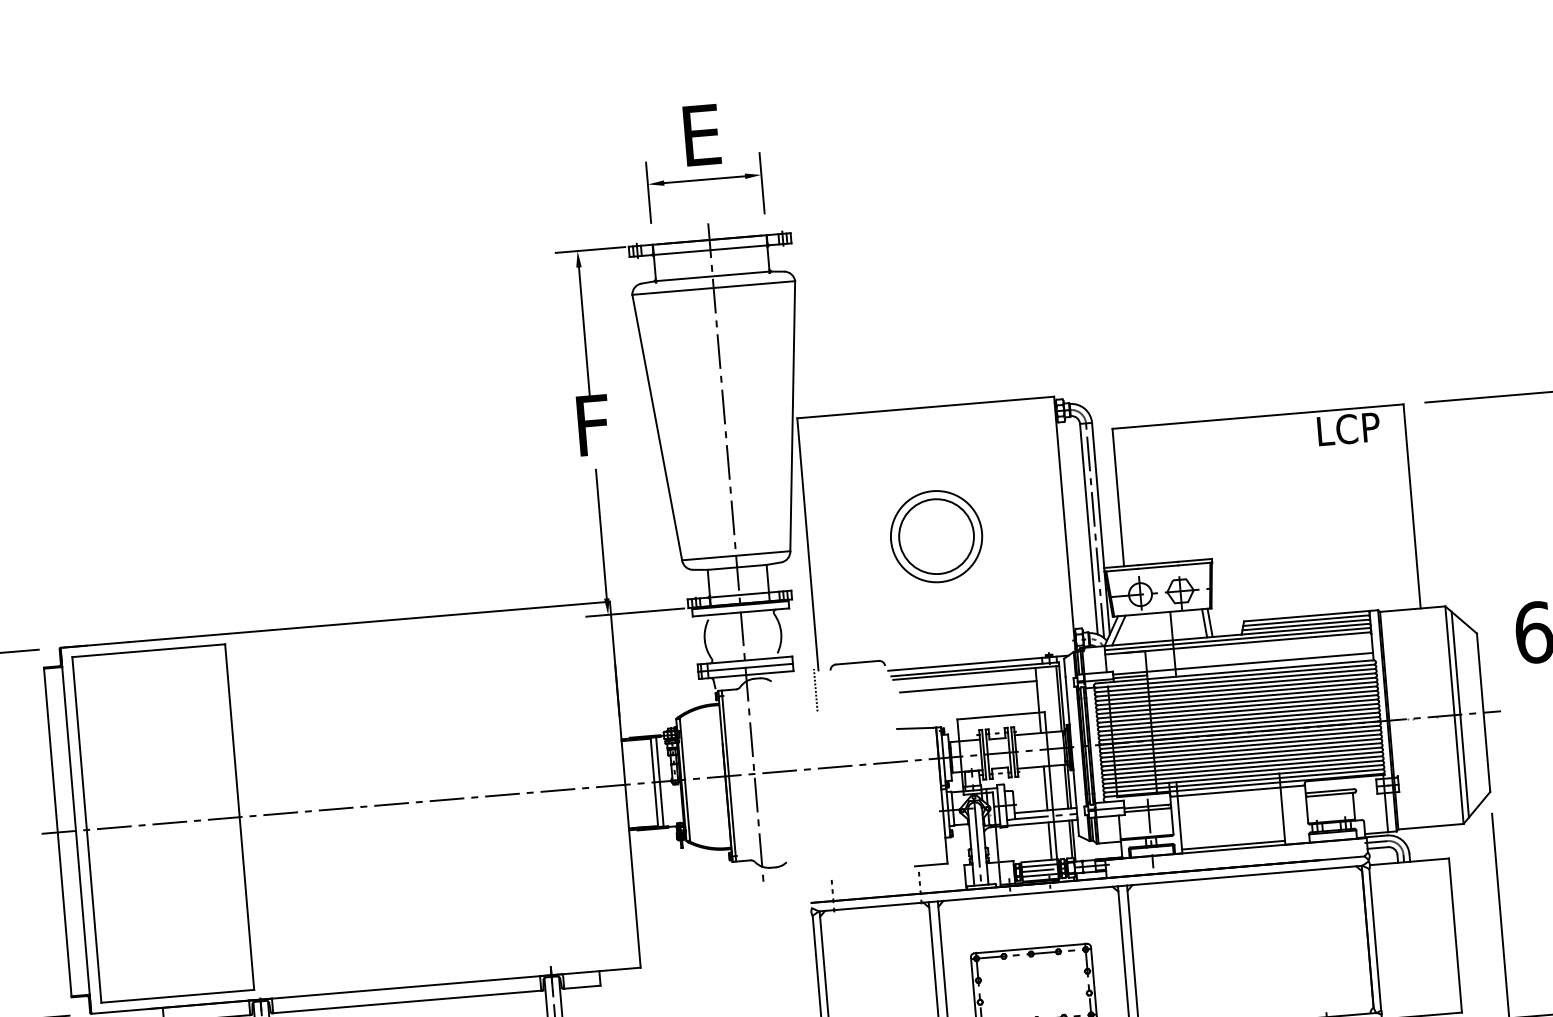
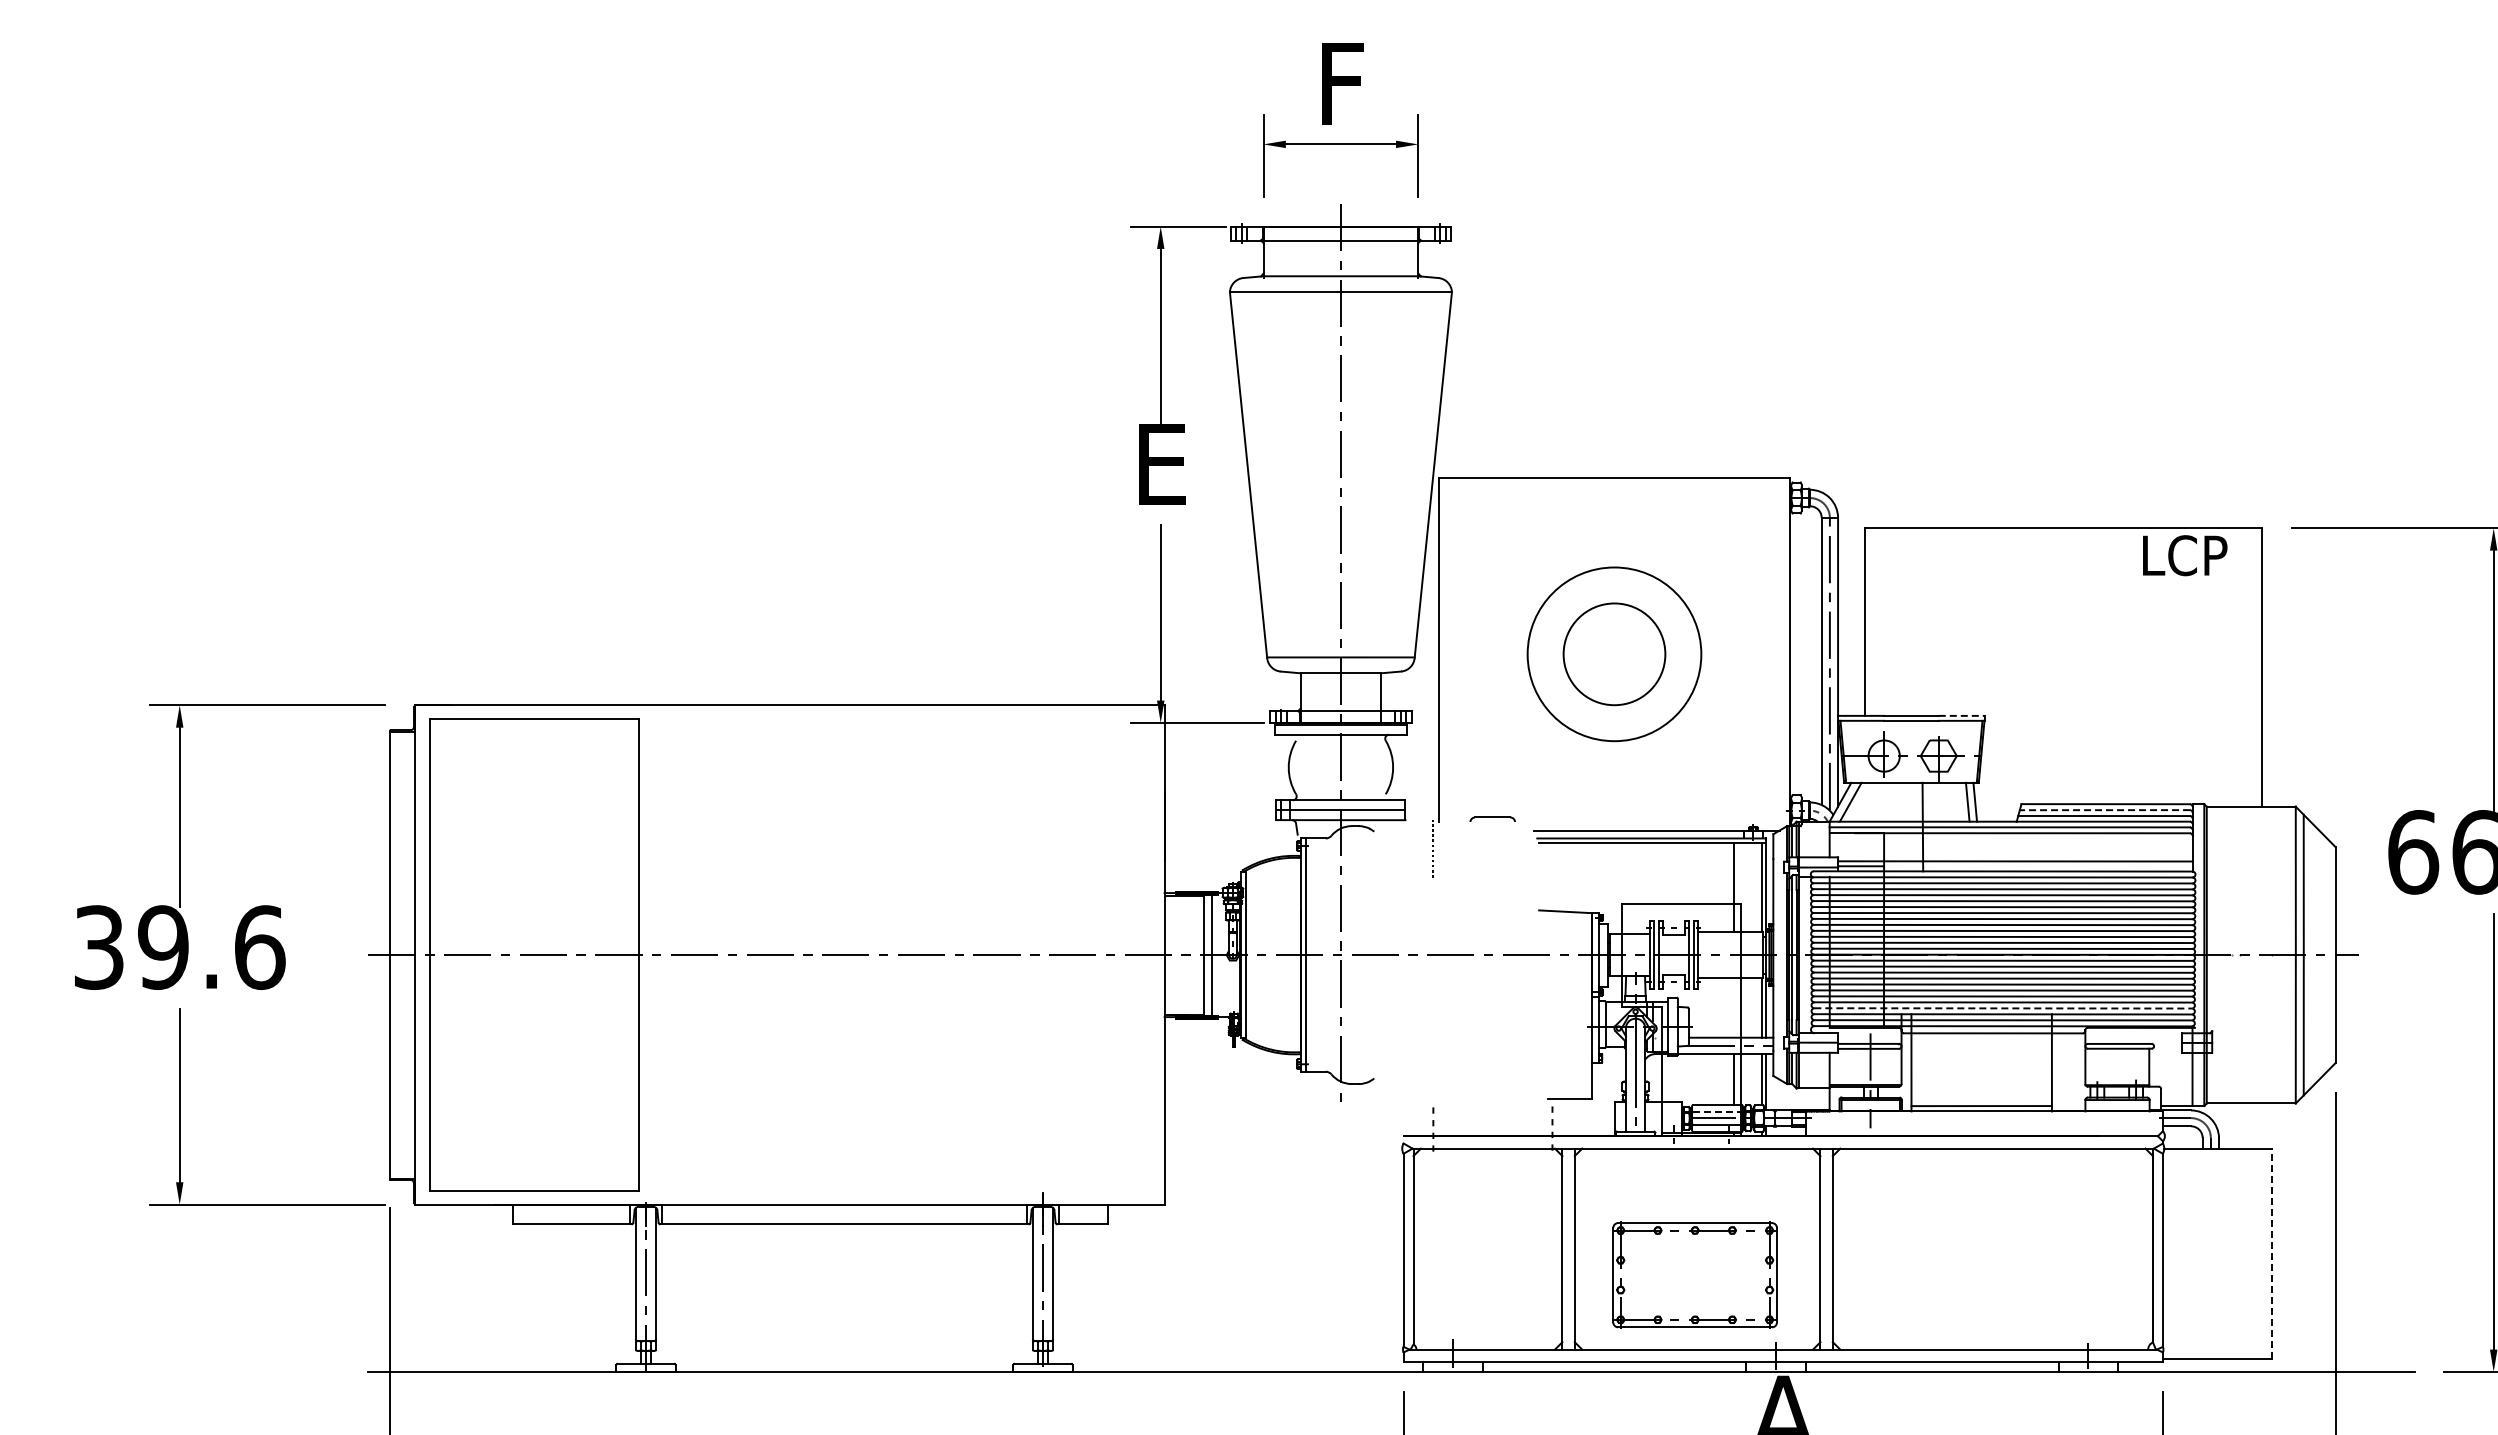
text: (702, 134) -> (1342, 83), E -> F
text: (593, 425) -> (1162, 464), F -> E
circle: (936, 536) -> (1614, 654), size x1.4
line: (1195, 560) -> (1962, 715), solid -> dashed
line: (1305, 620) -> (2104, 810), solid -> dashed
part: (857, 665) -> (1492, 819), size x0.6
line: (968, 686) -> (1640, 861), removed
line: (1243, 772) -> (2003, 1008), solid -> dashed
line: (1045, 788) -> (1733, 1007), removed
line: (1040, 865) -> (1717, 1111), solid -> dashed
line: (1455, 935) -> (2272, 1253), solid -> dashed

